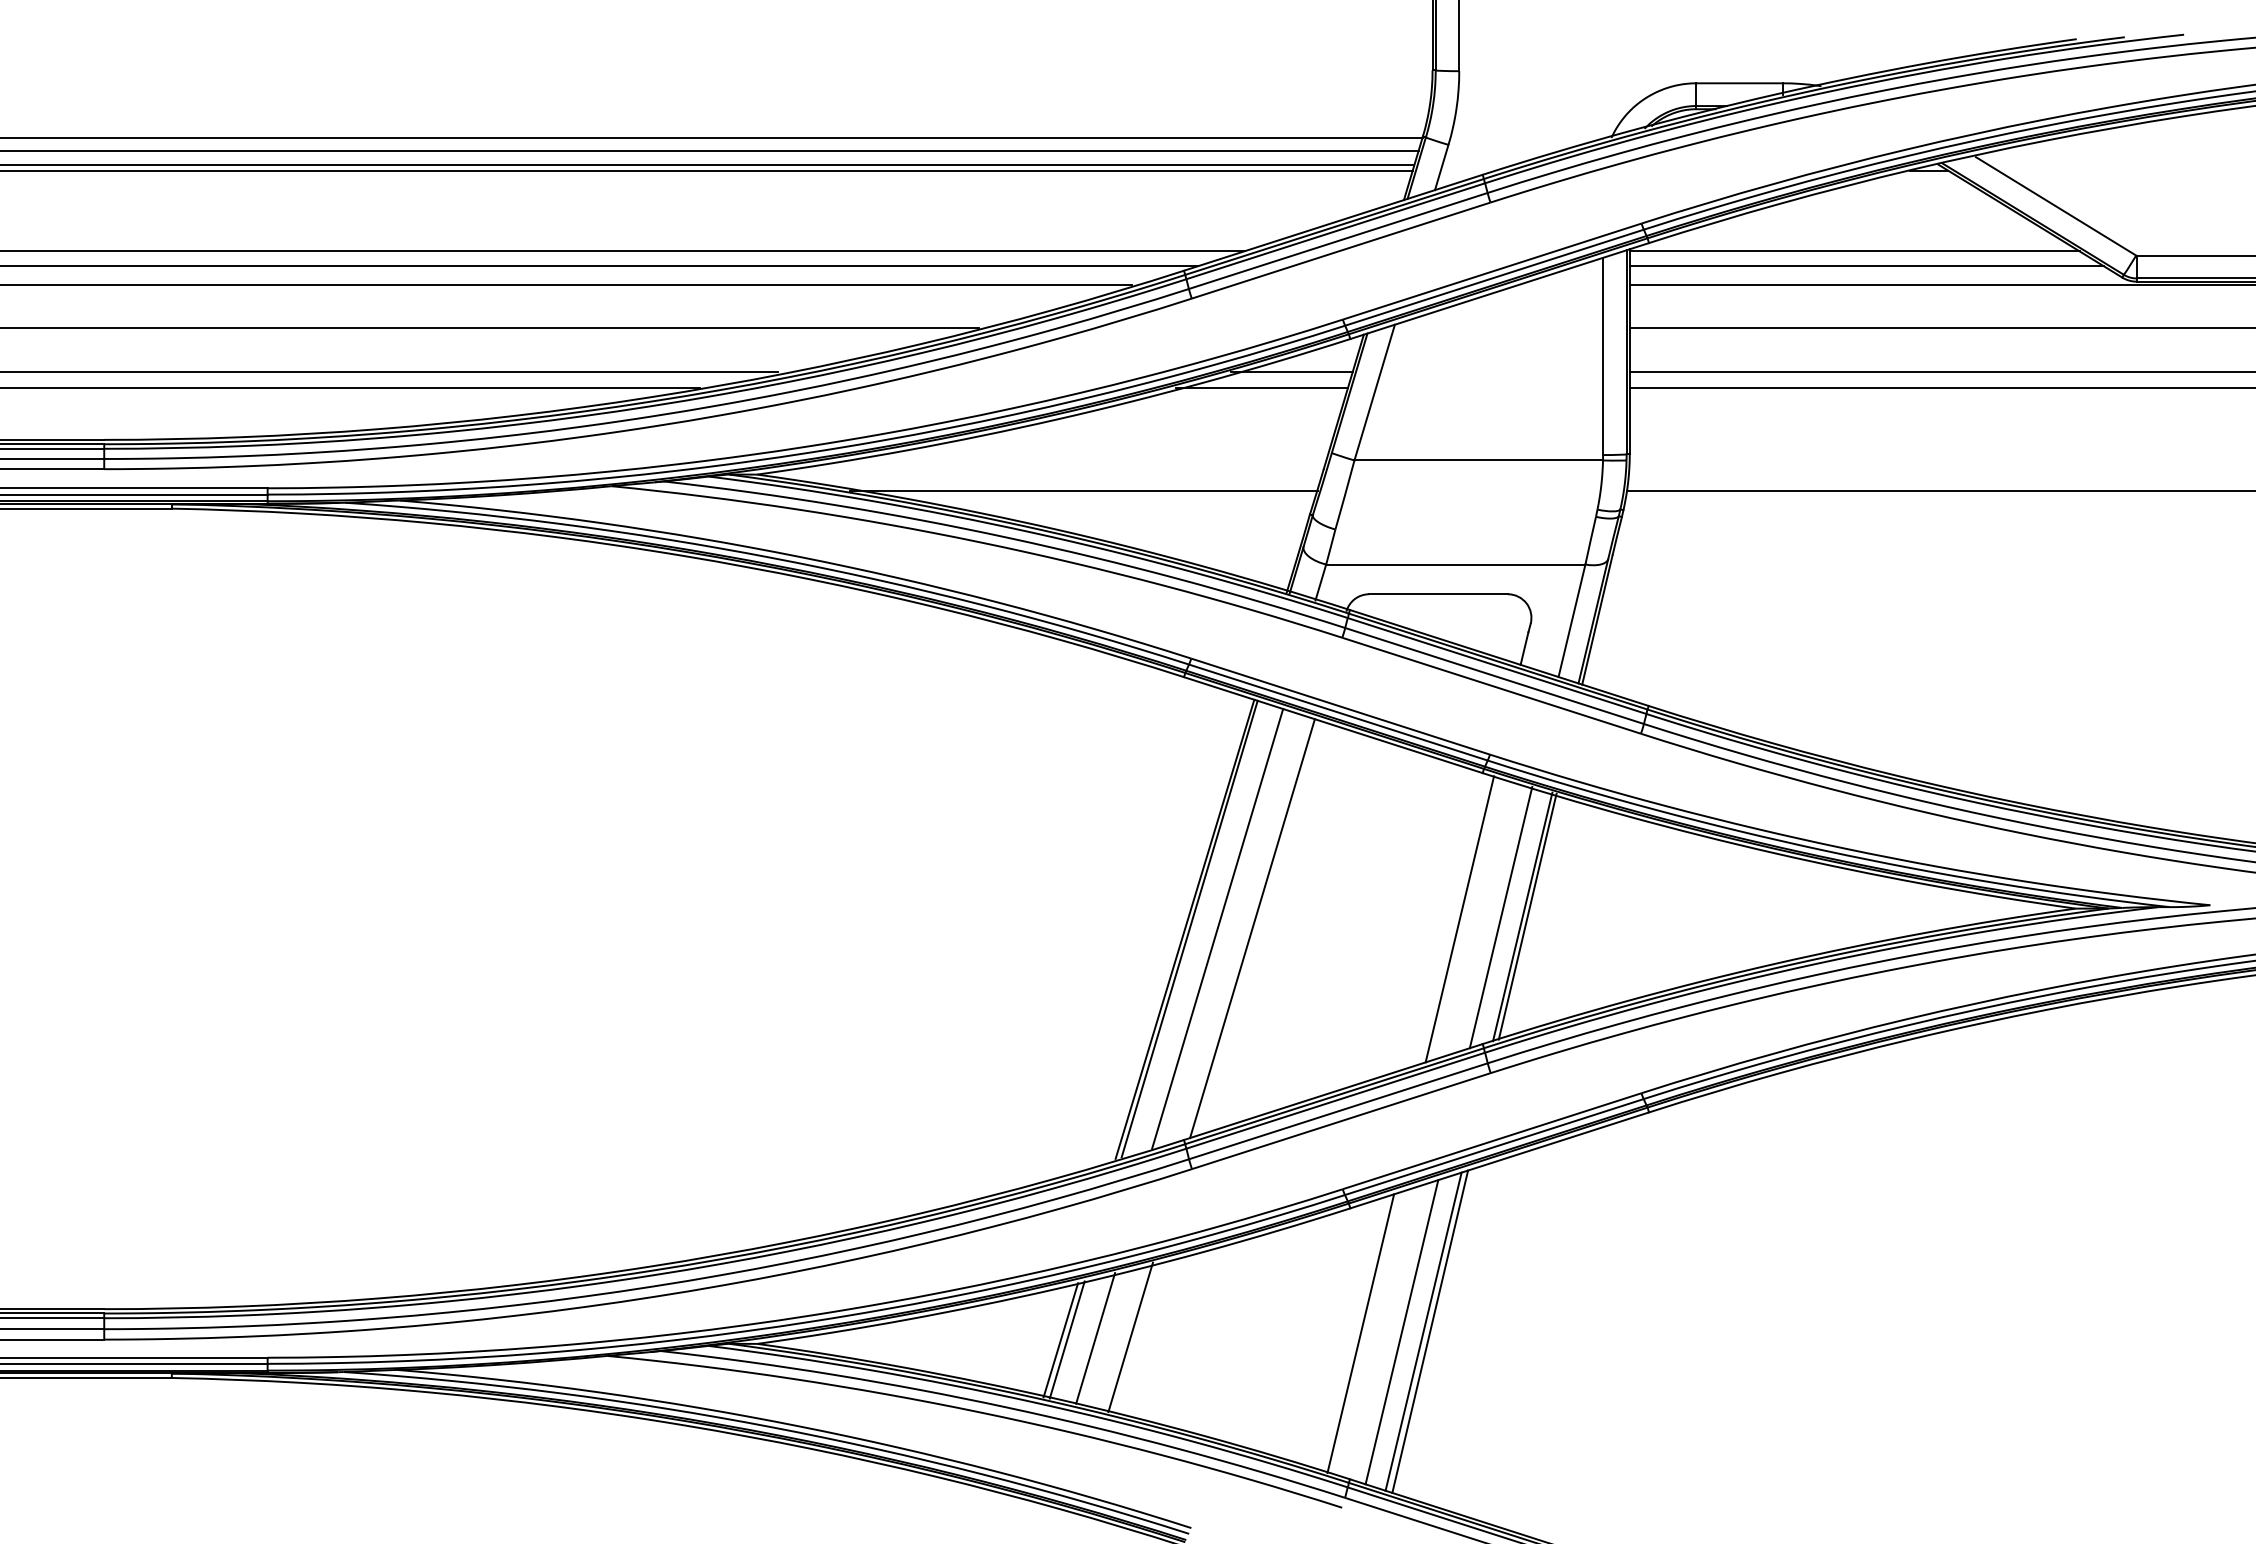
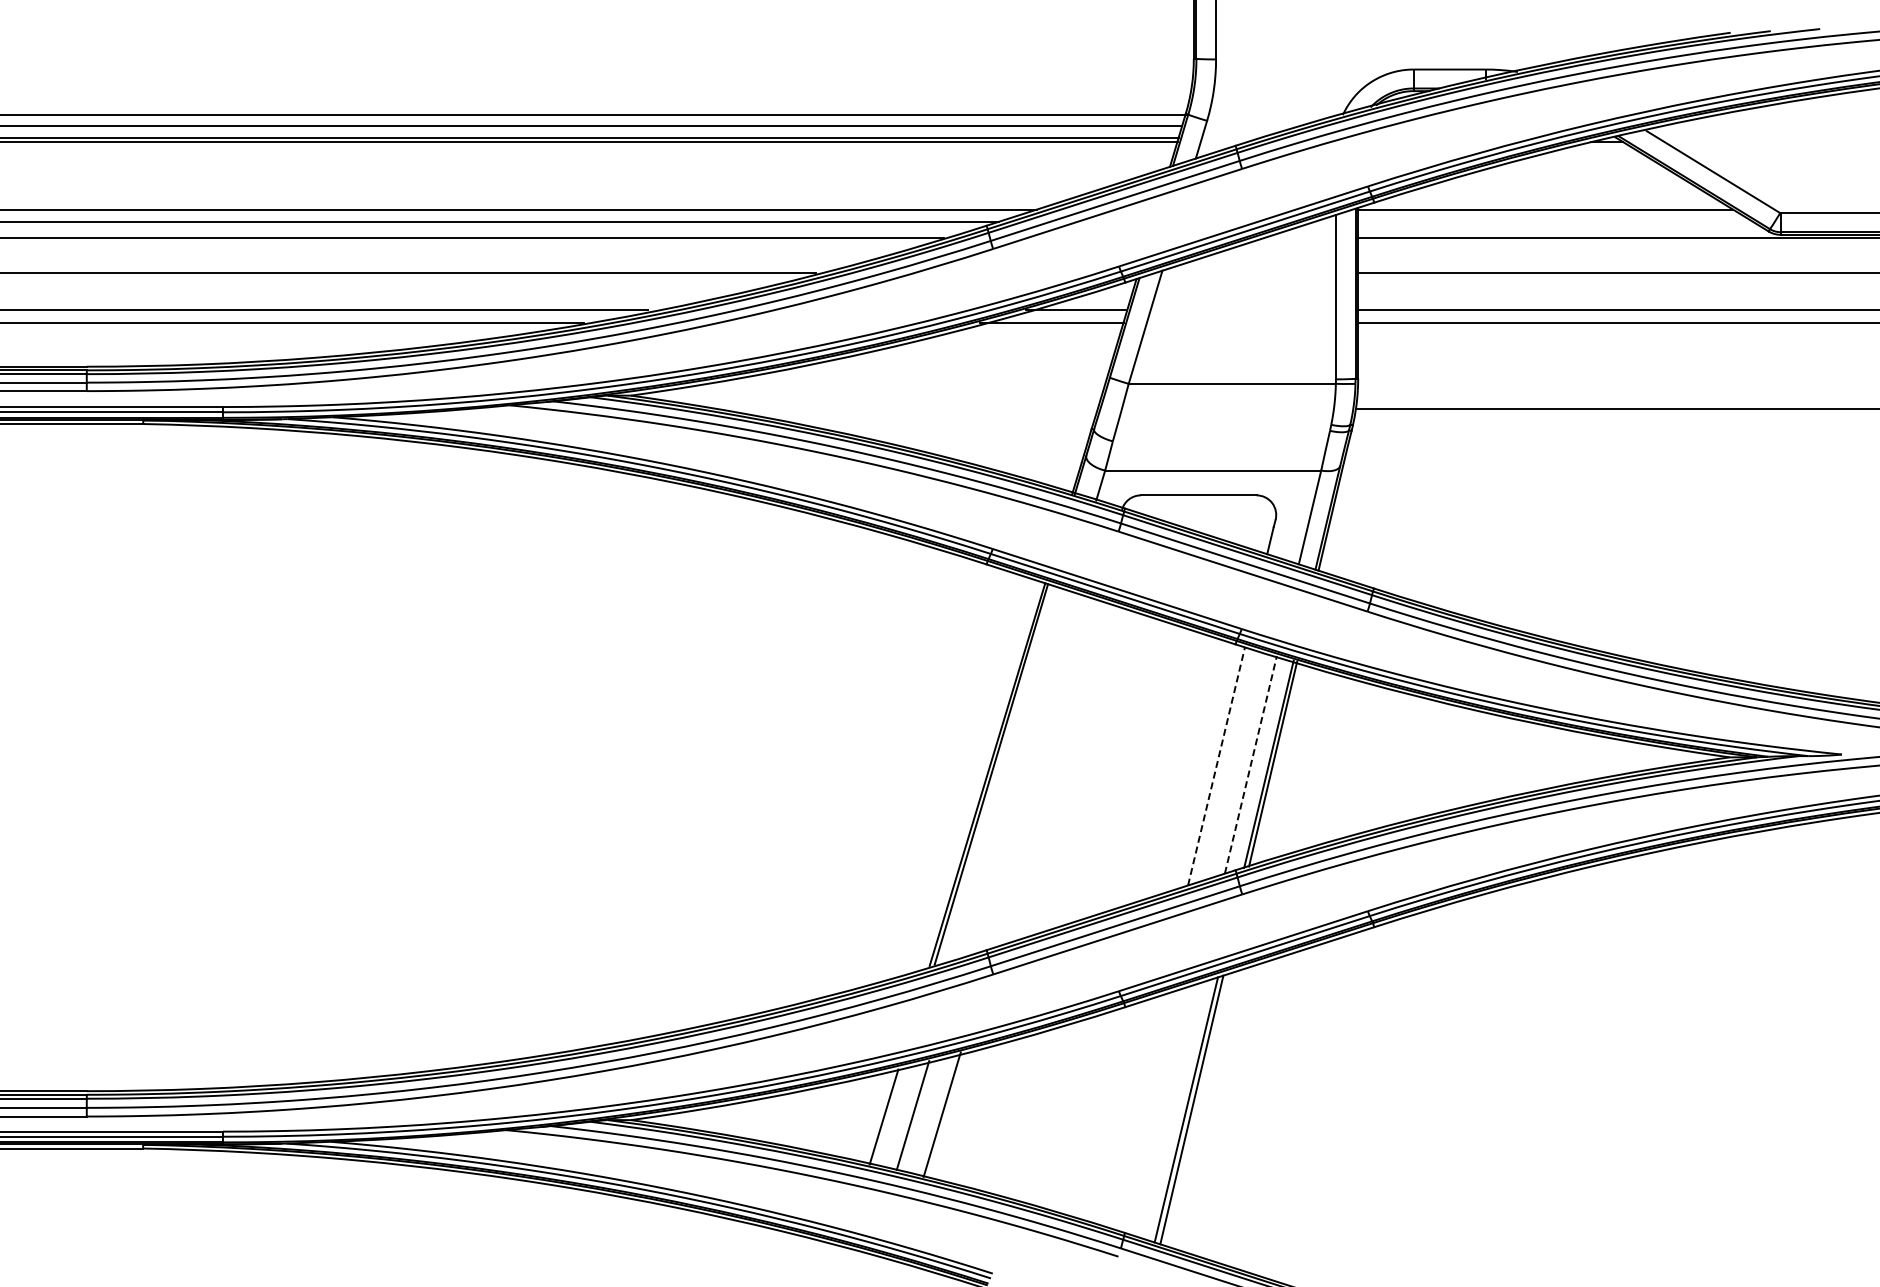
line: (1866, 265) -> (1555, 221), removed
line: (1084, 491) -> (903, 409), removed
line: (1500, 917) -> (1250, 764), solid -> dashed
line: (1459, 919) -> (1216, 766), solid -> dashed
line: (1252, 927) -> (1043, 773), removed
line: (1217, 929) -> (1014, 774), removed
line: (1402, 1332) -> (1168, 1110), removed
line: (1360, 1333) -> (1133, 1111), removed
line: (1066, 1339) -> (888, 1116), removed

